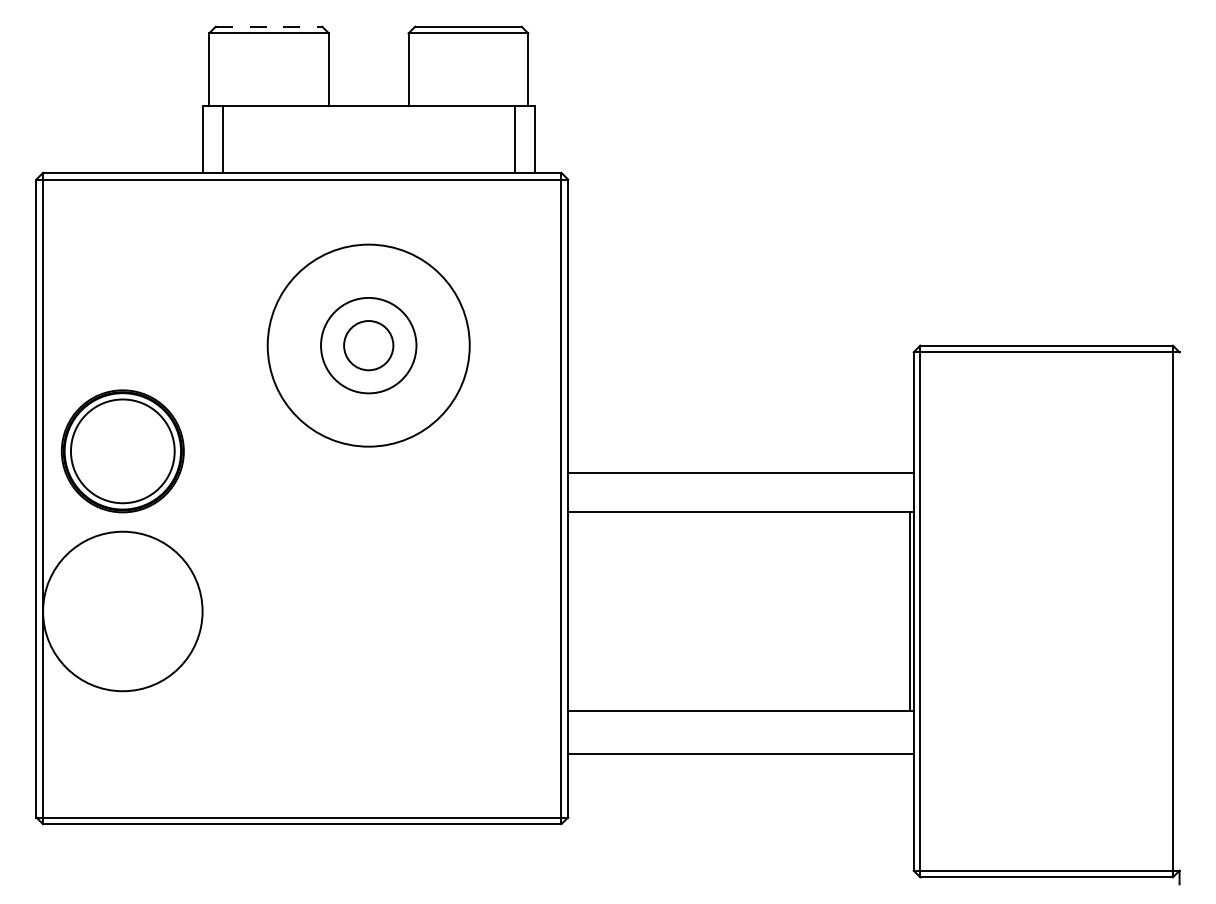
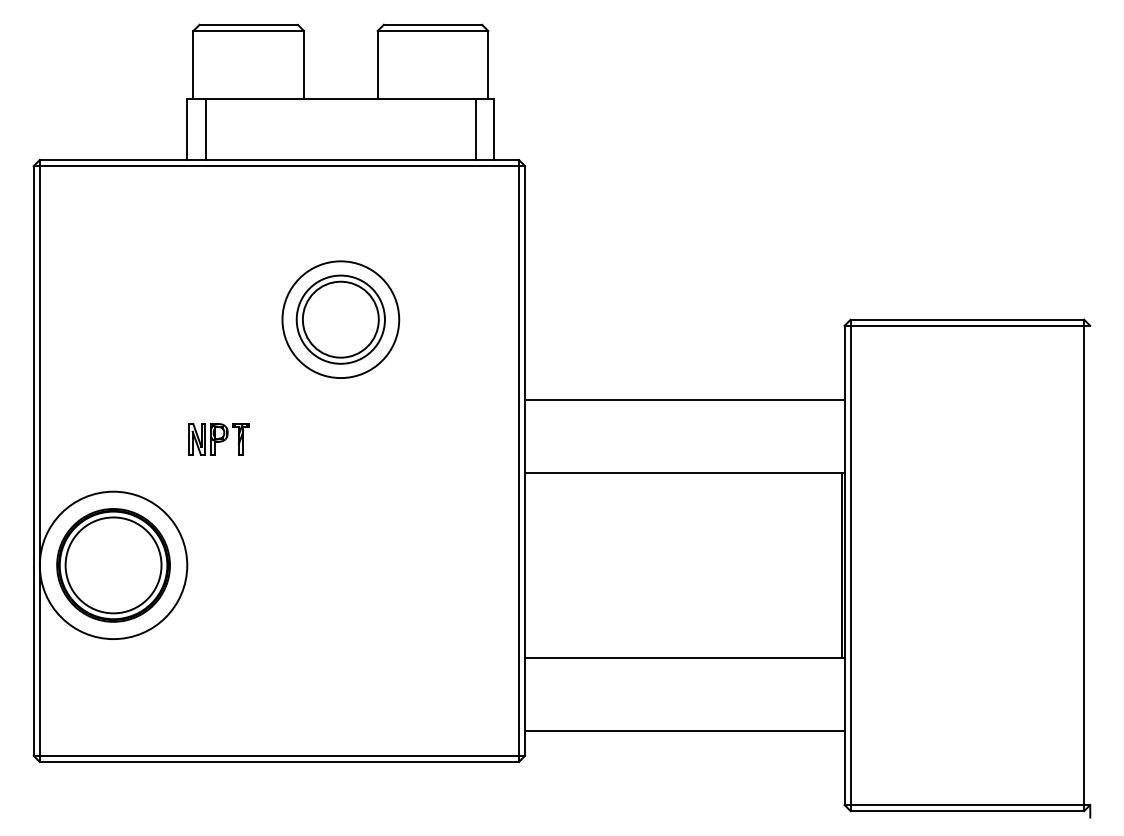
line: (269, 26) -> (249, 24), dashed -> solid
circle: (368, 345) -> (340, 319), size x0.62
circle: (368, 345) -> (340, 319), size x1.67
part: (122, 451) -> (113, 565), moved
line: (740, 473) -> (684, 399), moved
part: (236, 475) -> (218, 439), added
line: (740, 754) -> (684, 731), moved

